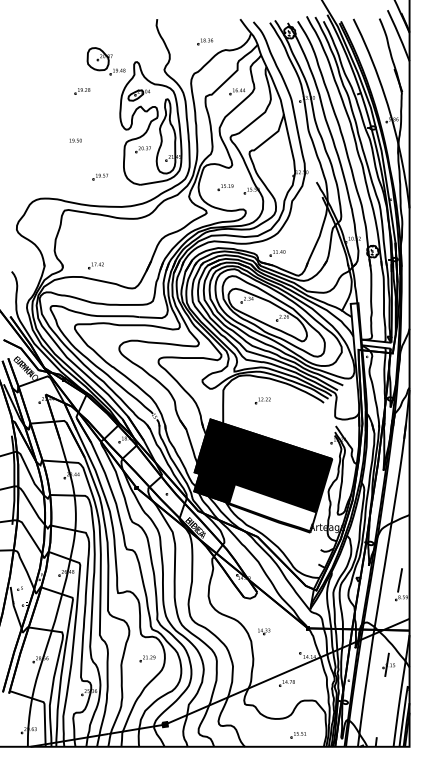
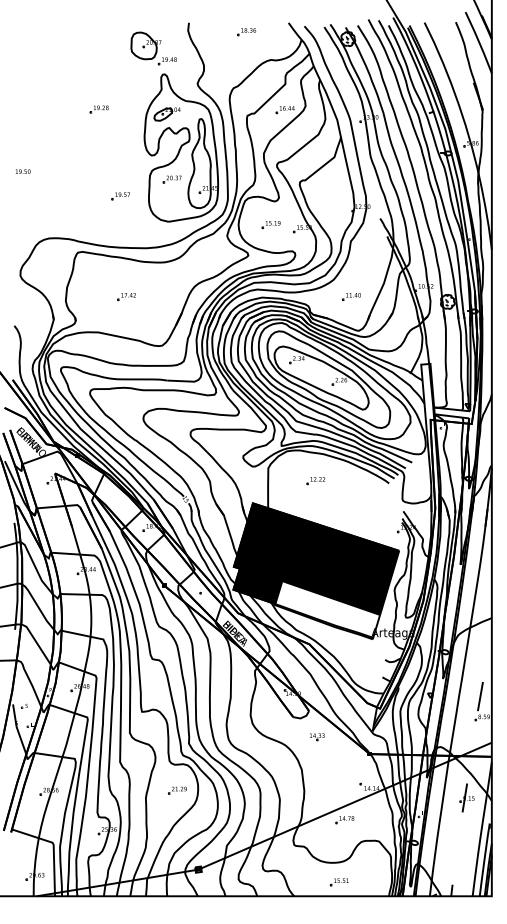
part: (205, 42) -> (246, 32), moved
part: (106, 61) -> (153, 48), moved
text: (76, 140) -> (23, 171), moved
part: (100, 177) -> (120, 196), moved
part: (277, 252) -> (351, 296), moved
part: (96, 266) -> (126, 297), moved
part: (264, 632) -> (317, 737), moved
part: (297, 735) -> (338, 882), moved

